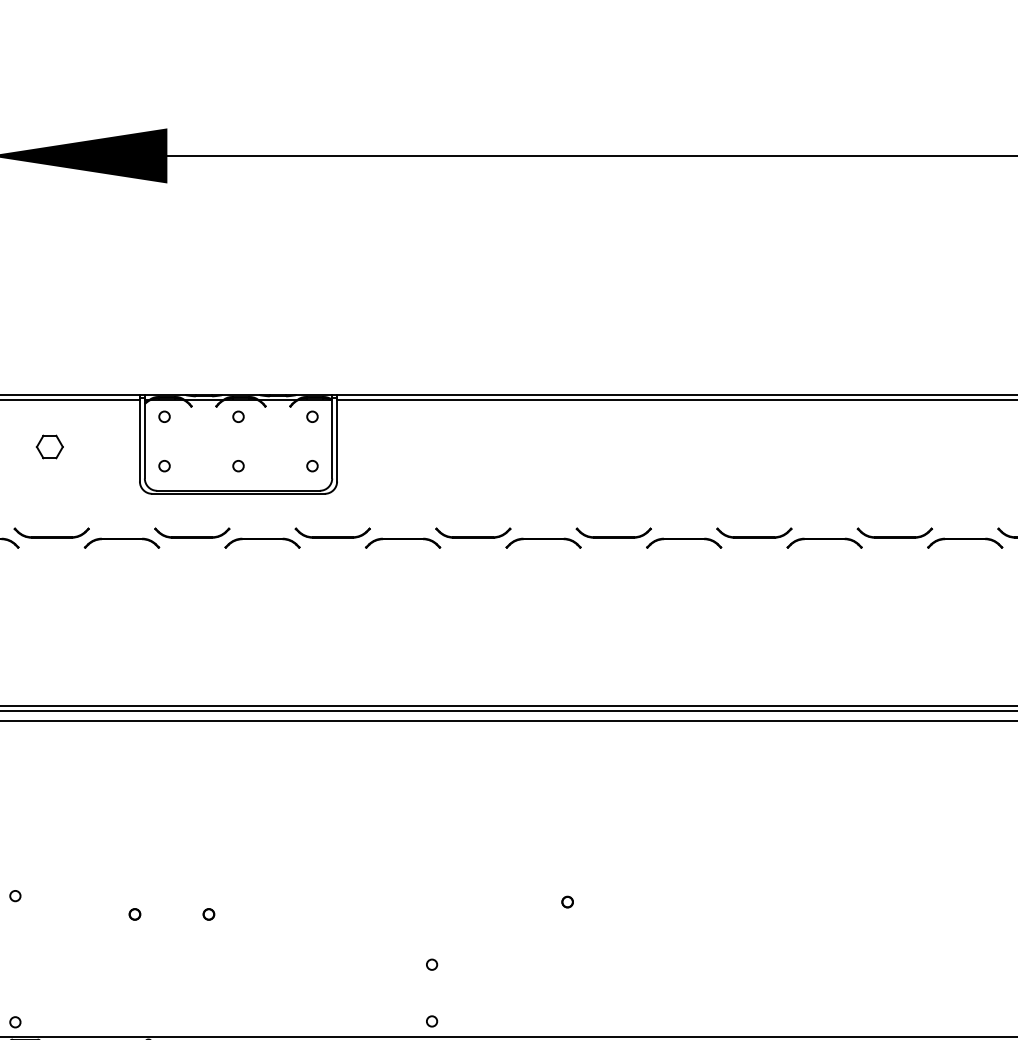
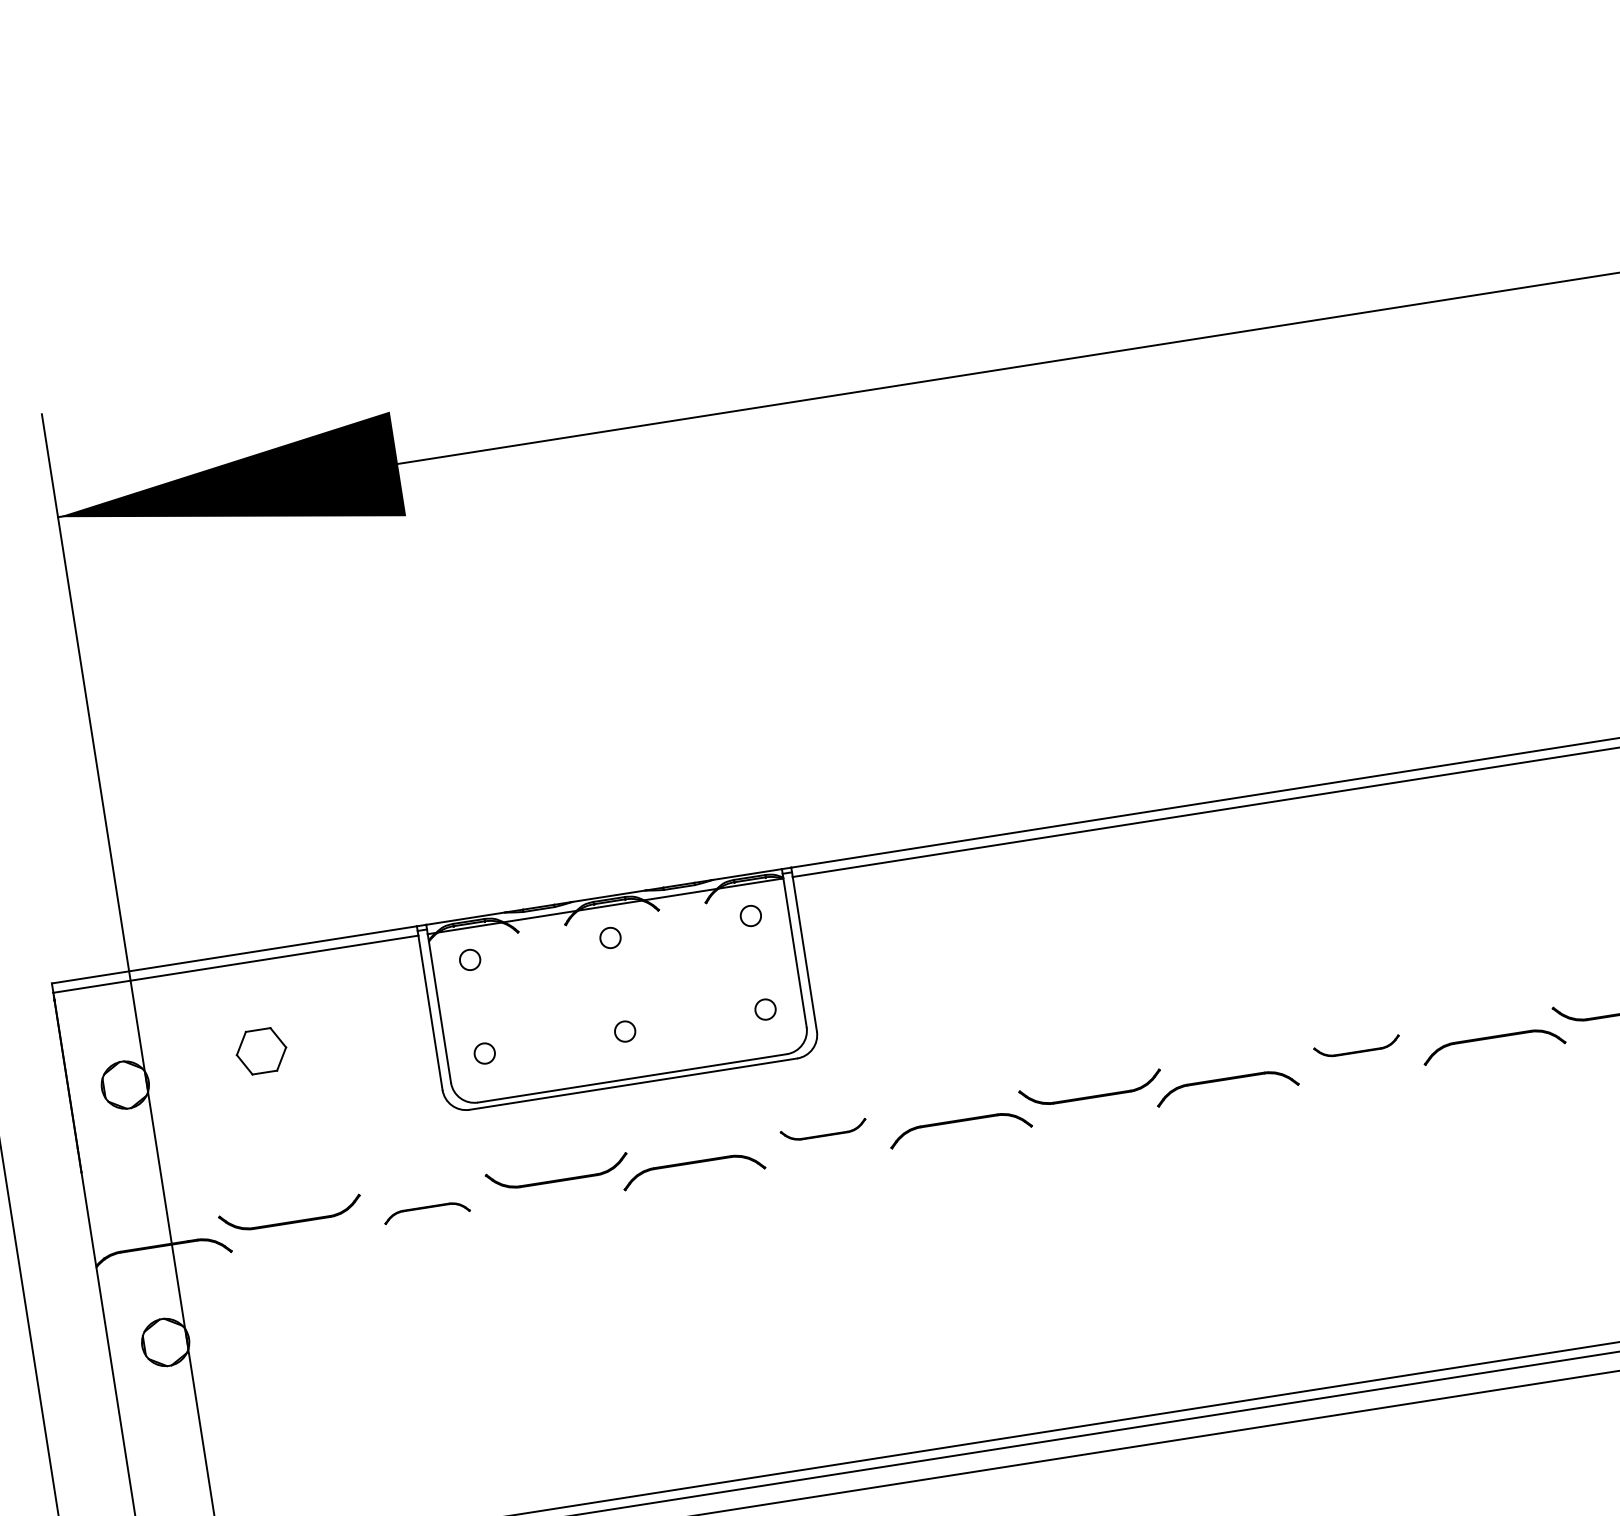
part: (332, 532) -> (823, 1129), size x0.6
part: (613, 532) -> (1356, 1046), size x0.6
part: (121, 542) -> (425, 1211), size x0.6

